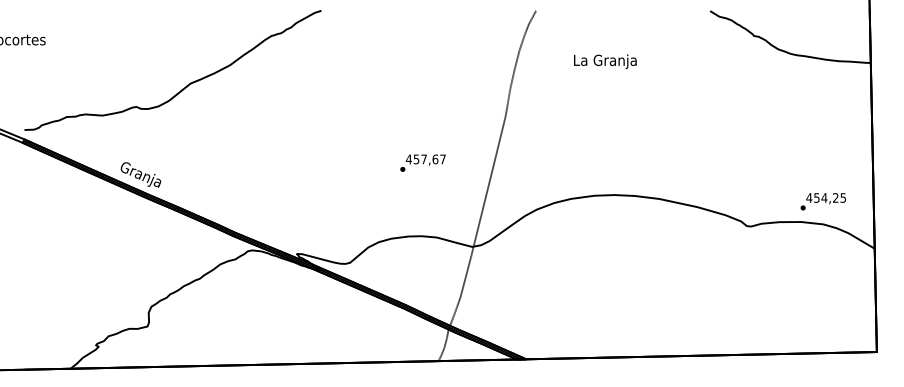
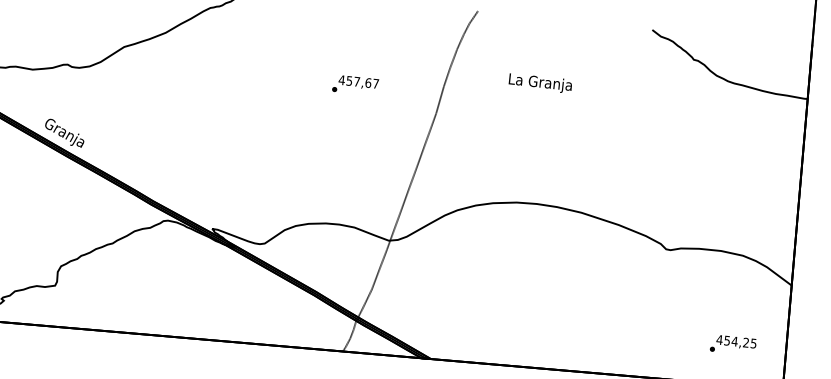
text: (605, 61) -> (540, 83), moved
text: (422, 162) -> (355, 84), moved
text: (822, 201) -> (732, 344), moved

